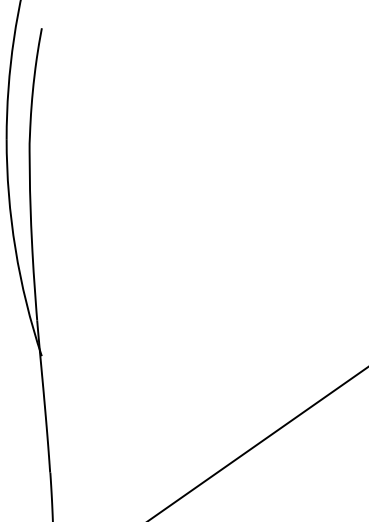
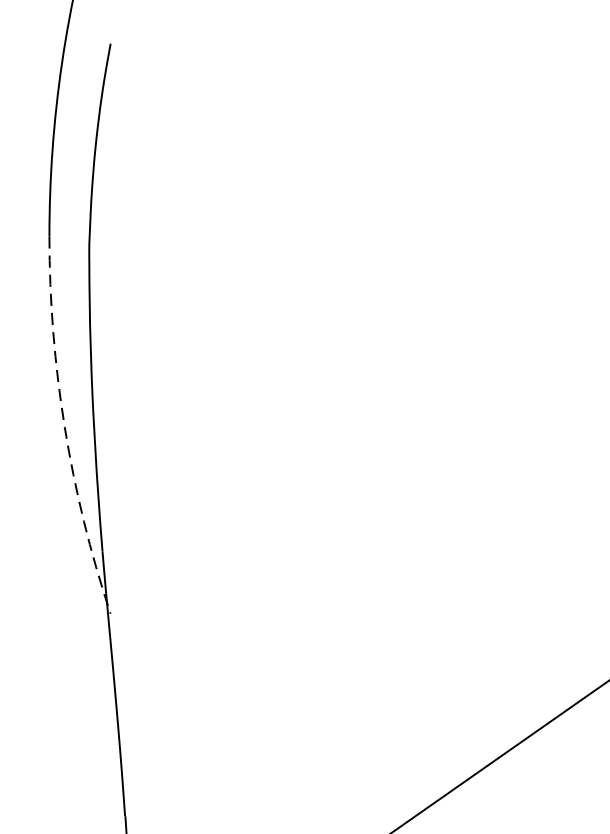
arc: (15, 249) -> (64, 428), solid -> dashed

